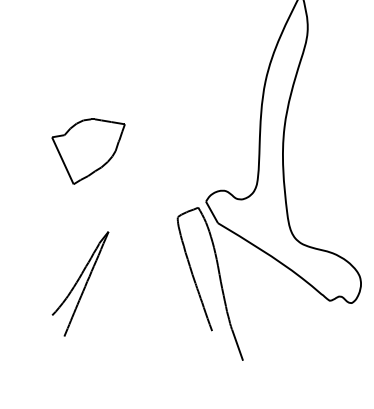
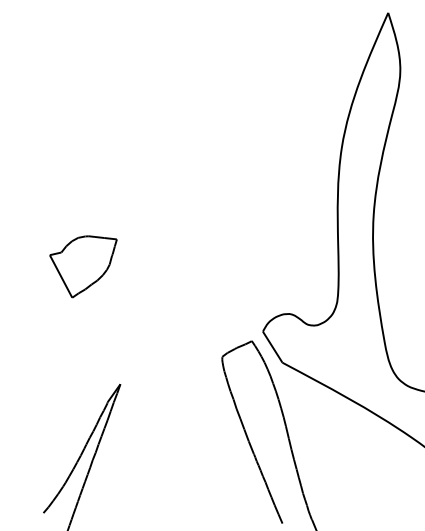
part: (88, 151) -> (84, 266), size x0.62

